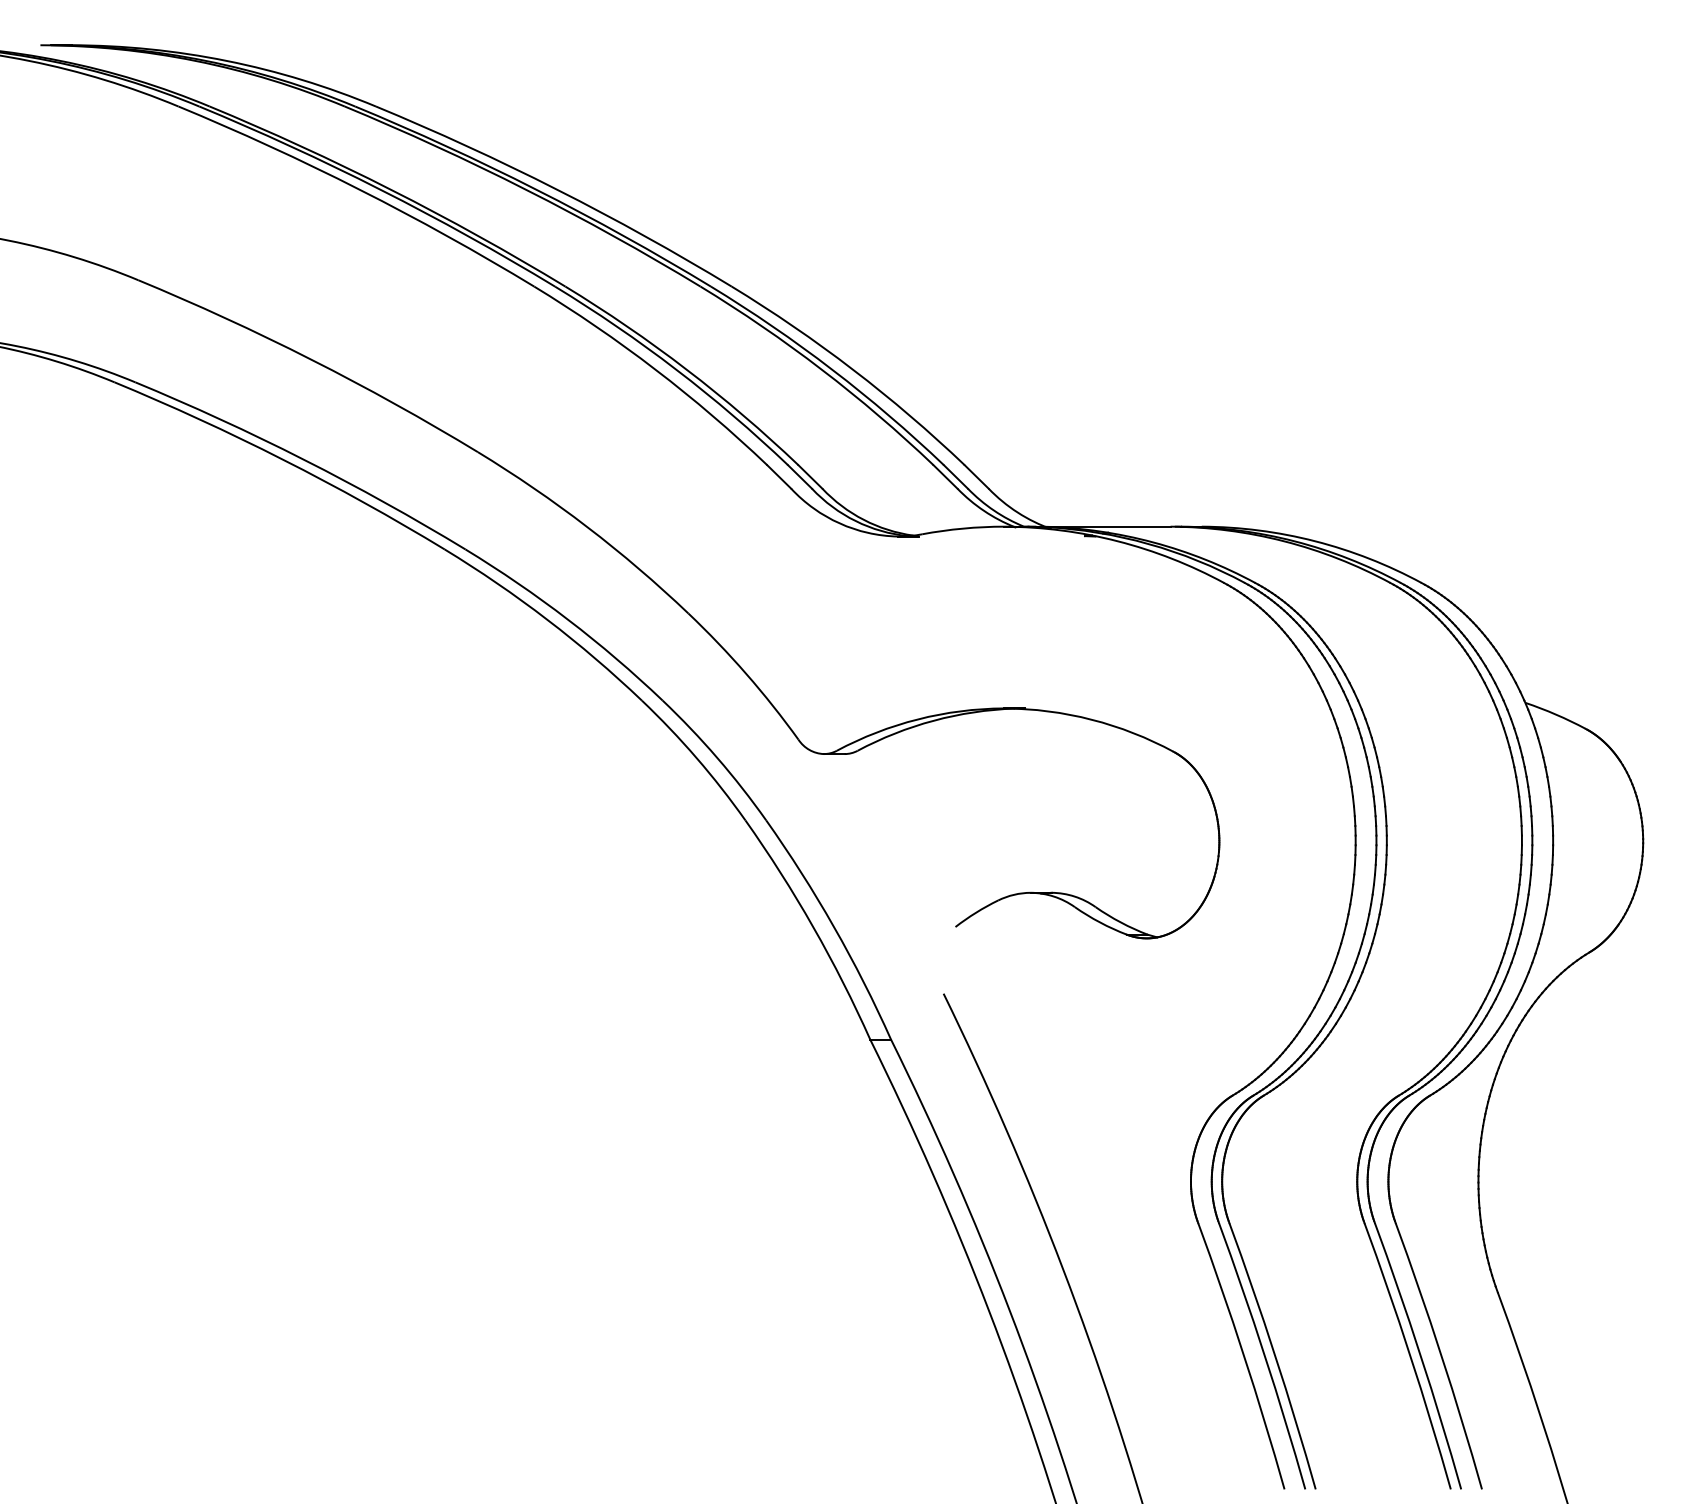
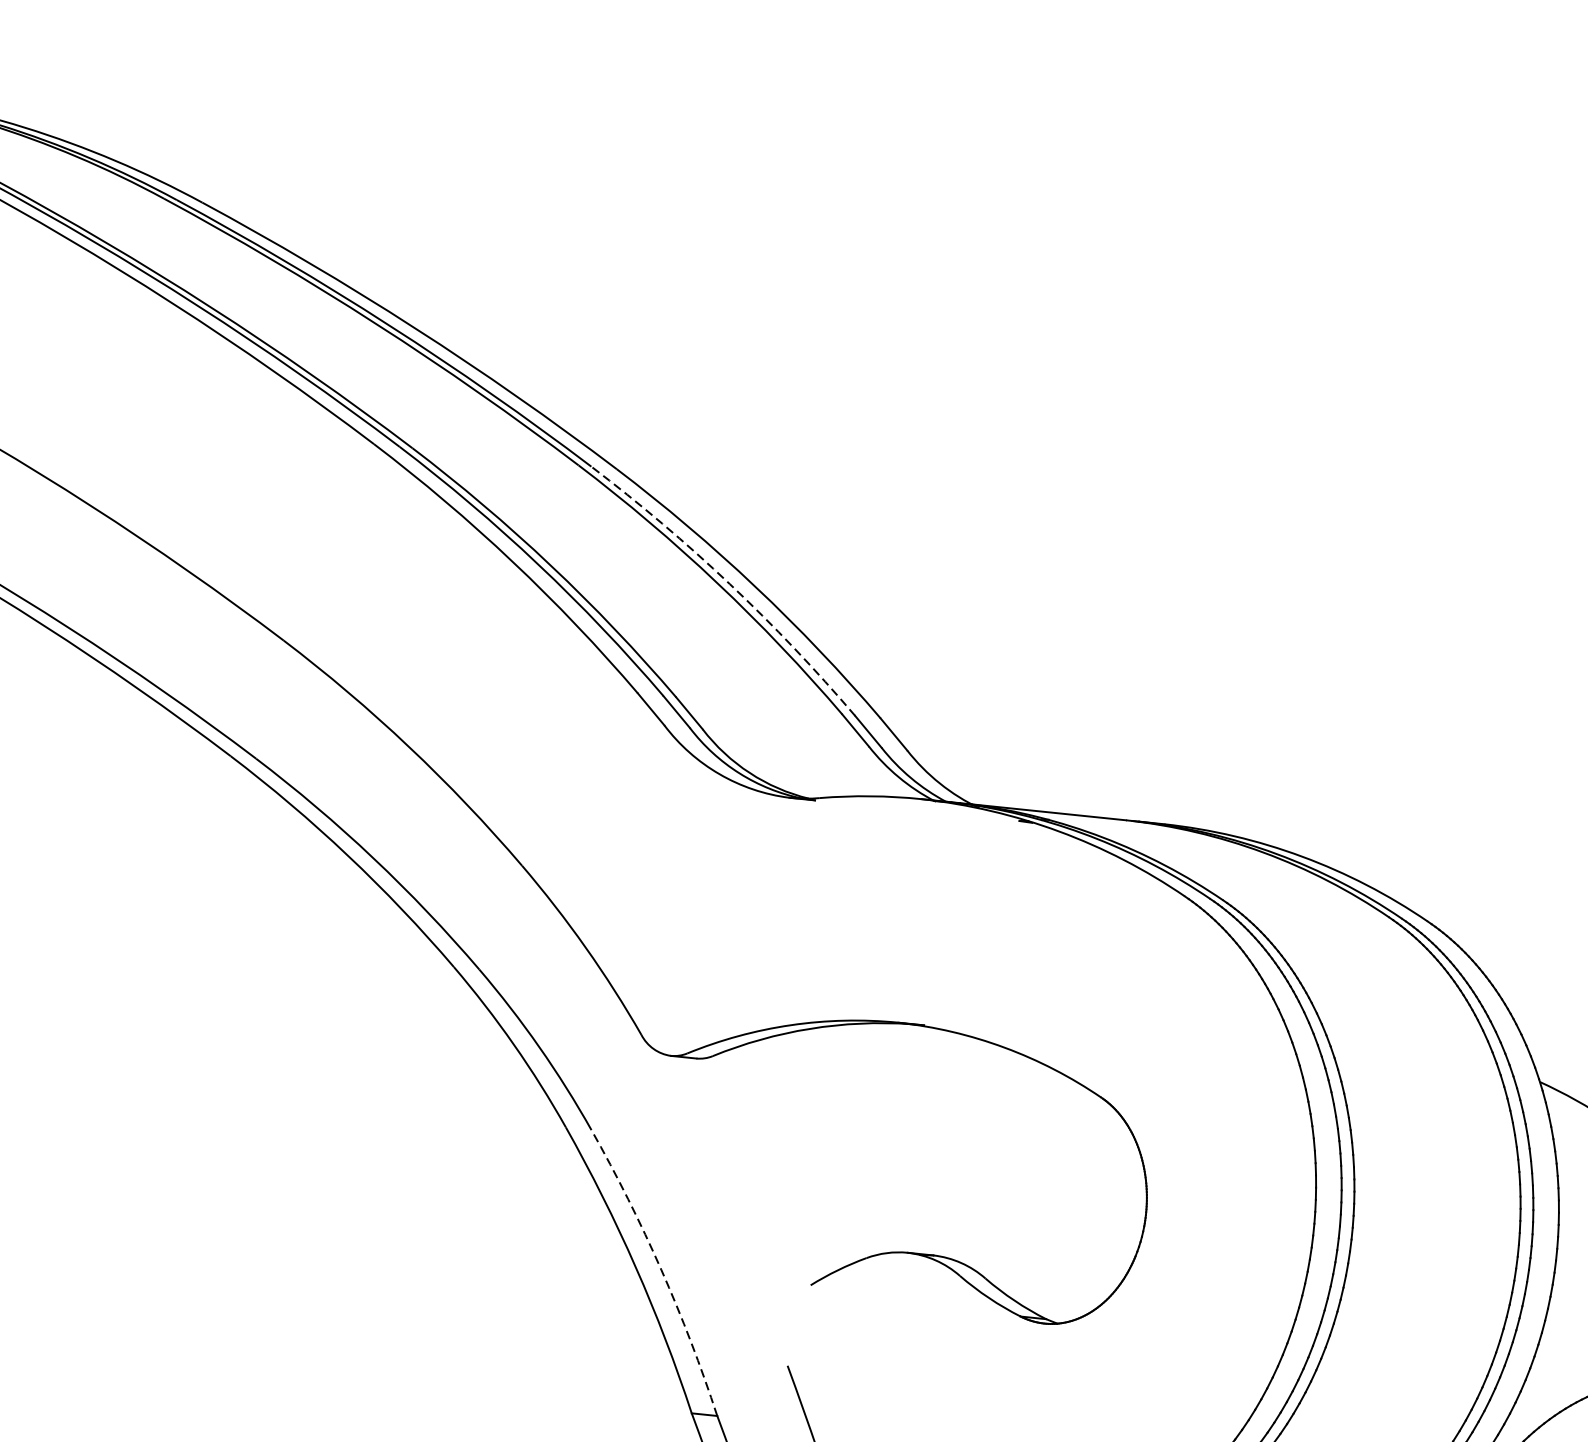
arc: (832, 369) -> (730, 584), solid -> dashed
arc: (834, 927) -> (661, 1270), solid -> dashed

